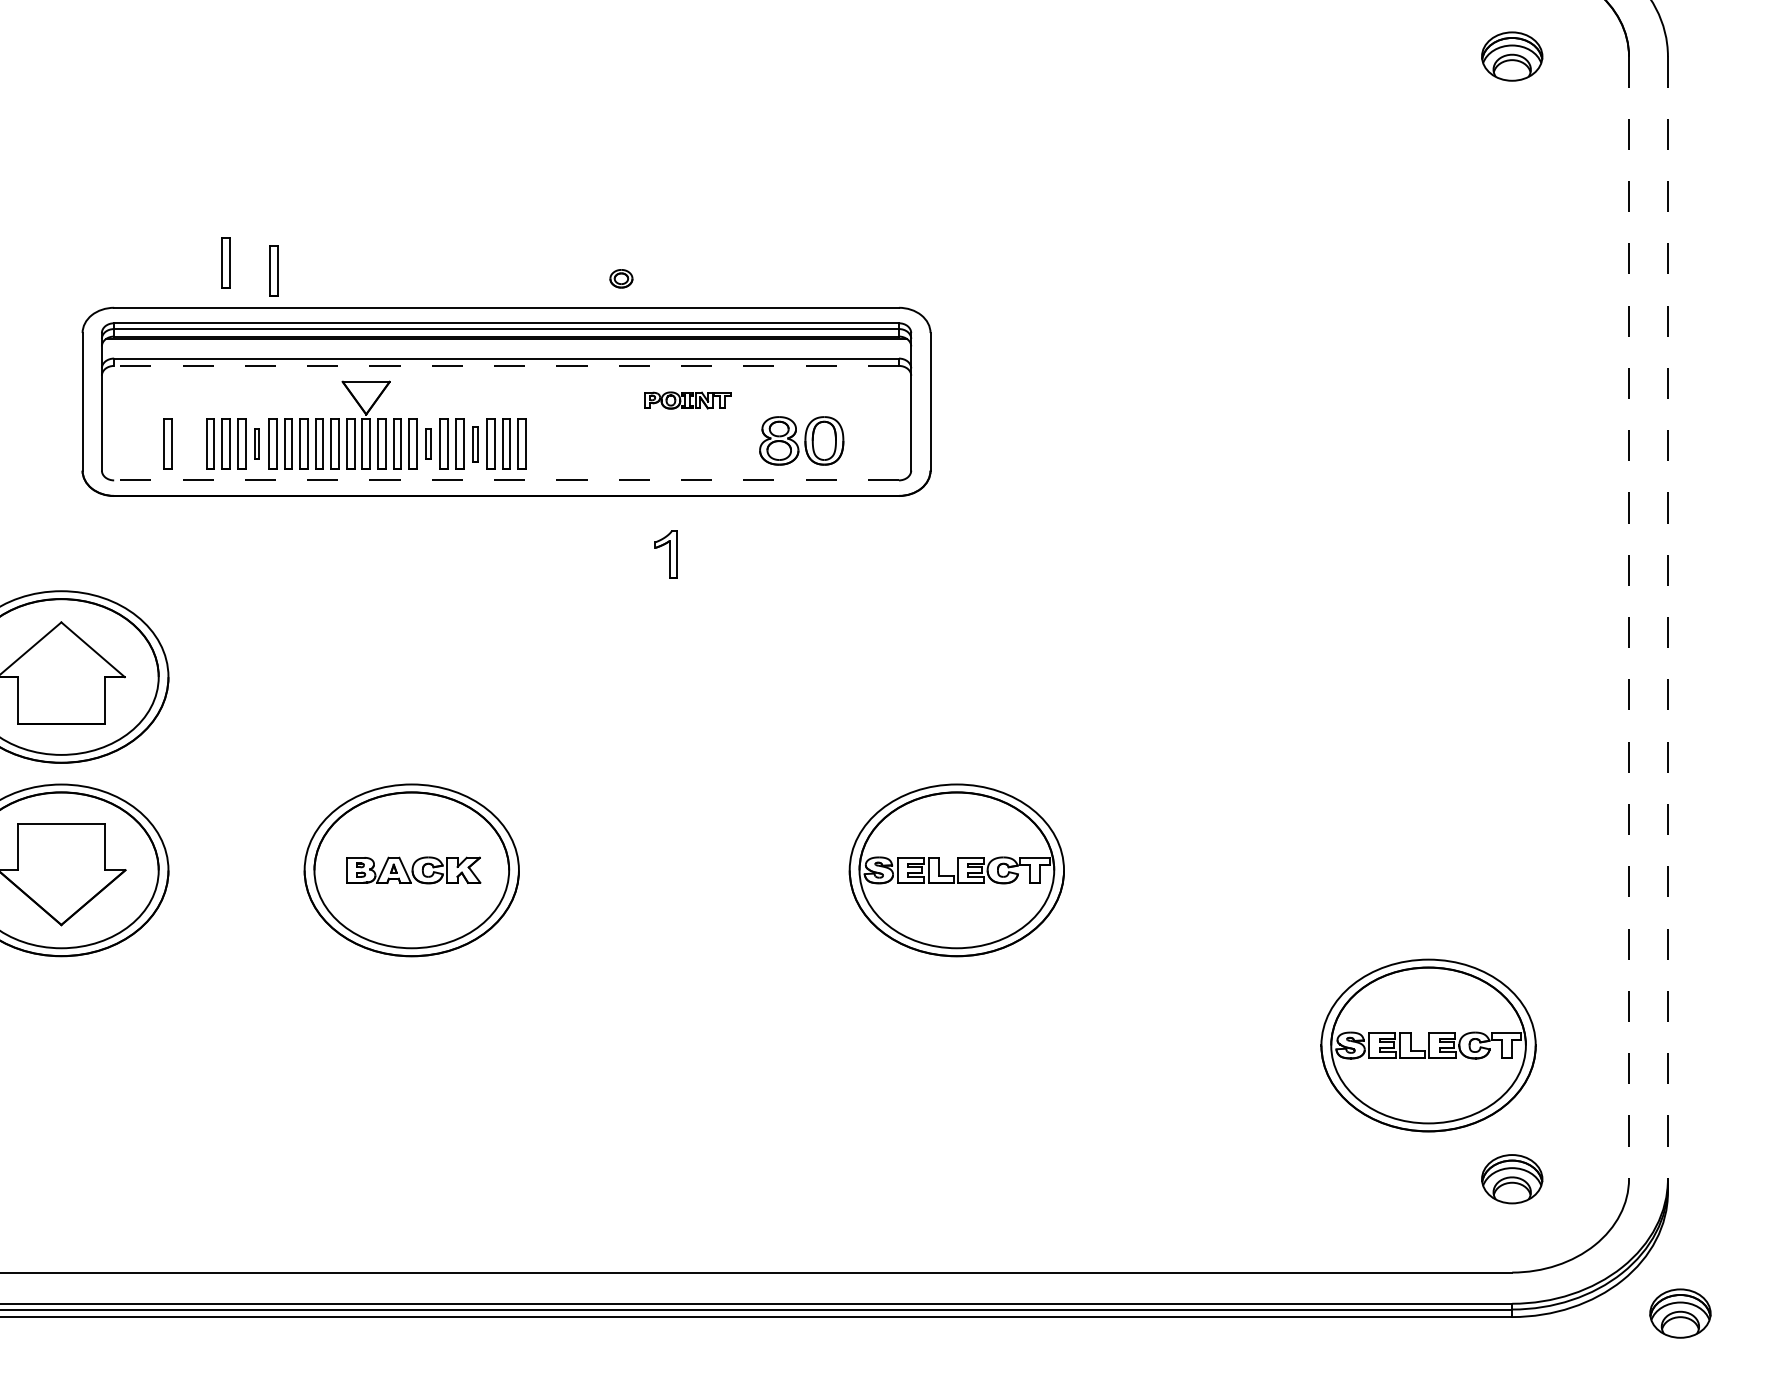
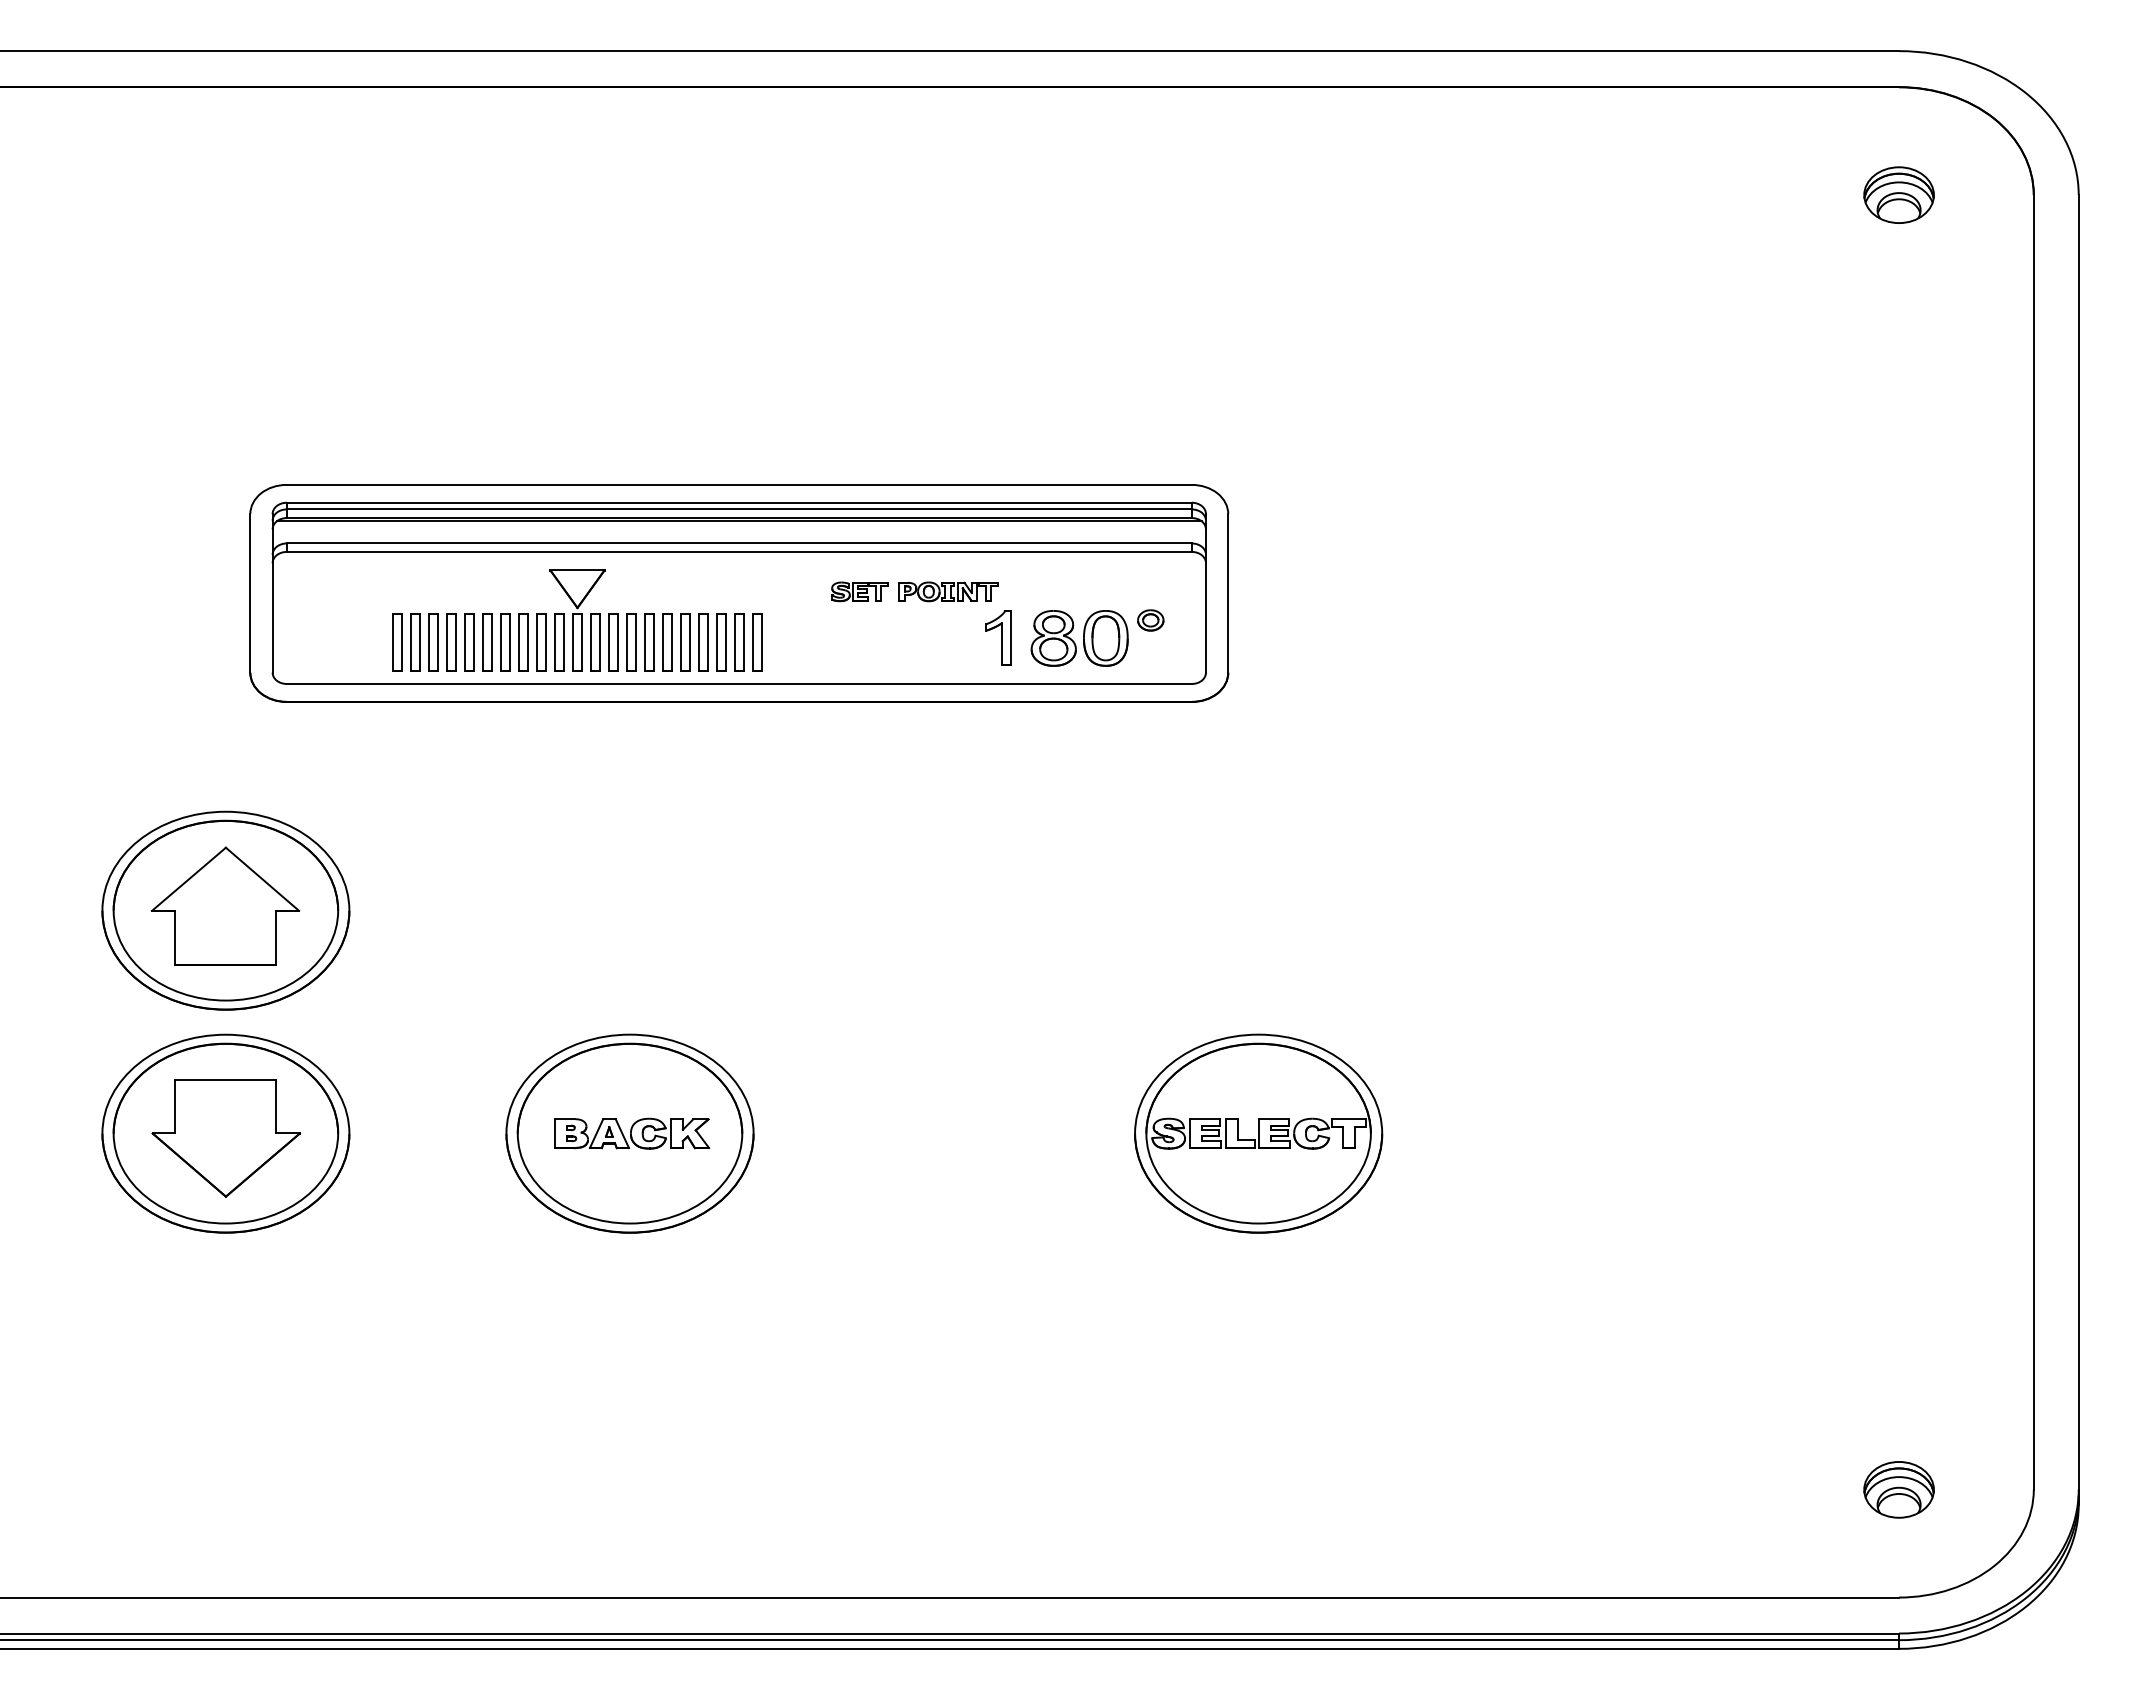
part: (225, 263) -> (415, 433), removed
part: (273, 271) -> (470, 442), removed
part: (621, 278) -> (1150, 620), moved
line: (506, 365) -> (739, 551), dashed -> solid
part: (610, 400) -> (859, 591), added
part: (167, 444) -> (348, 642), removed
part: (257, 444) -> (451, 642), size x1.67
part: (428, 444) -> (649, 642), size x1.67
part: (475, 444) -> (703, 642), size x1.43
line: (506, 480) -> (739, 683), dashed -> solid
part: (666, 553) -> (998, 637), moved
line: (1628, 617) -> (2033, 842), dashed -> solid
line: (1667, 617) -> (2078, 842), dashed -> solid
part: (1428, 1045) -> (1802, 1335), removed
part: (1679, 1313) -> (2092, 1644), removed

